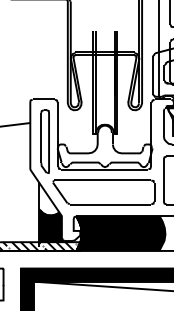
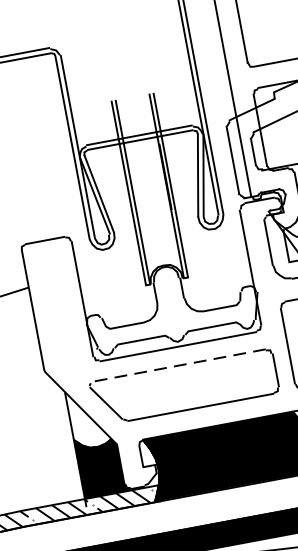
part: (44, 141) -> (60, 316), removed
line: (102, 179) -> (177, 364), solid -> dashed

